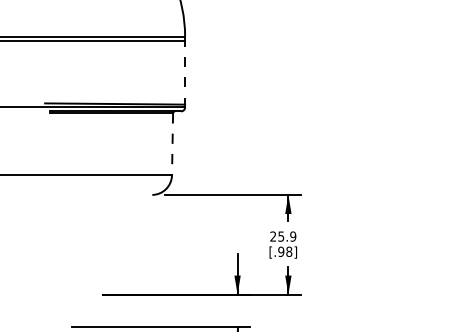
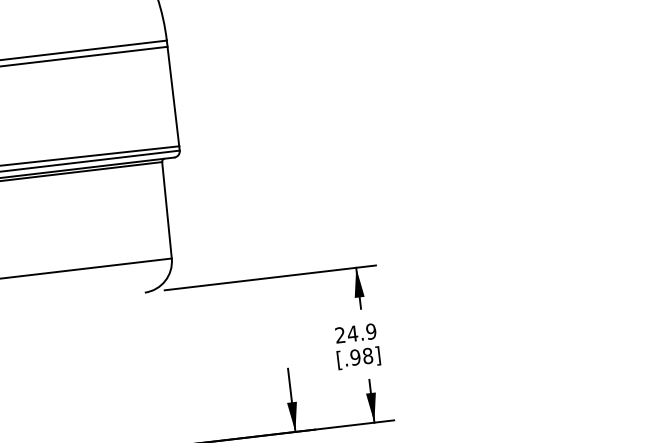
line: (185, 71) -> (173, 94), dashed -> solid
line: (172, 144) -> (166, 210), dashed -> solid
text: (281, 236) -> (353, 333), 25.9 -> 24.9

